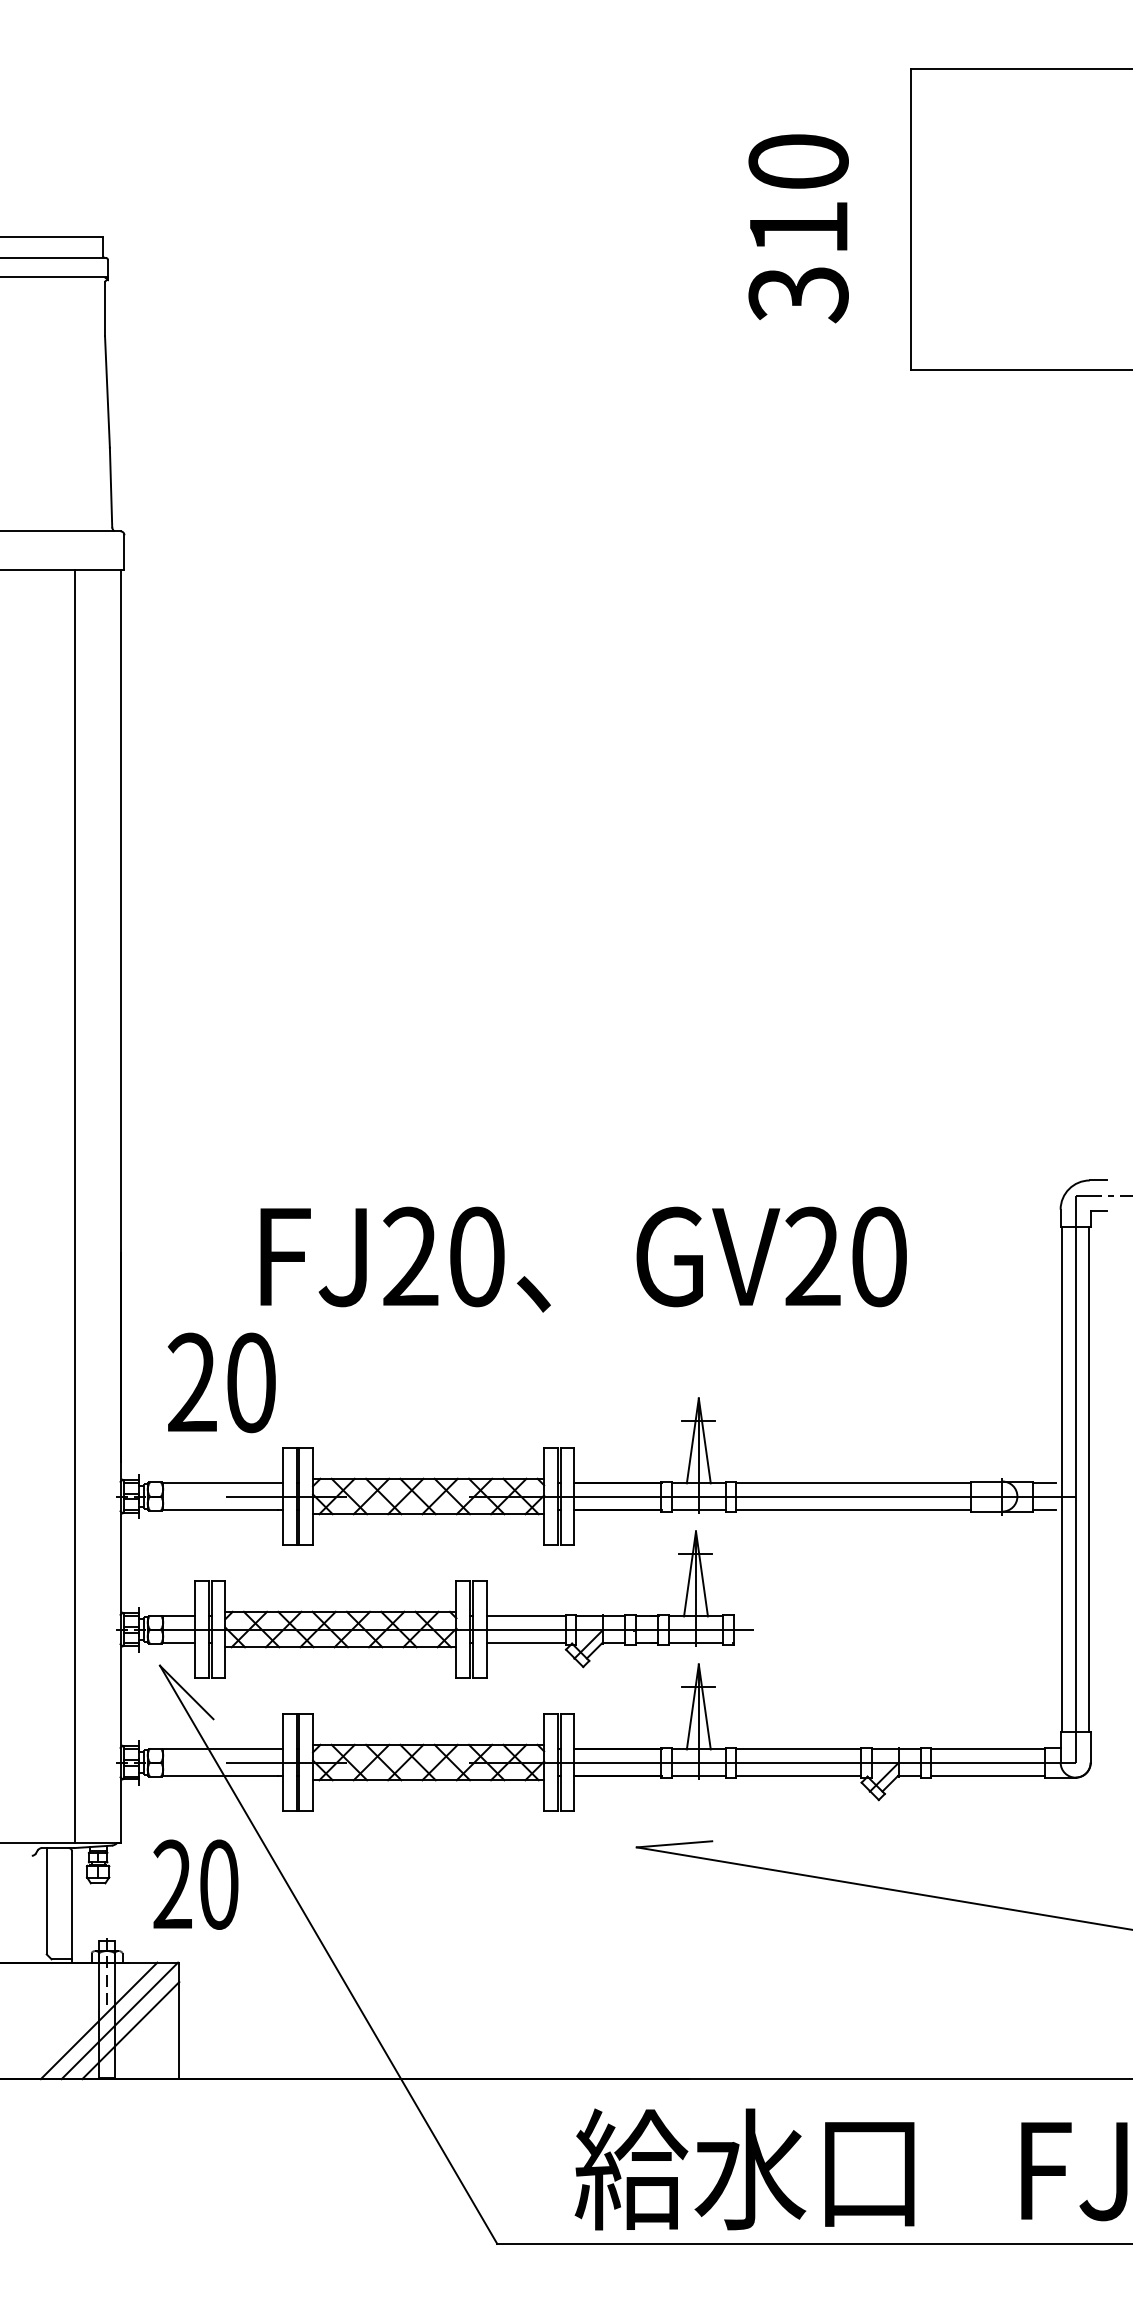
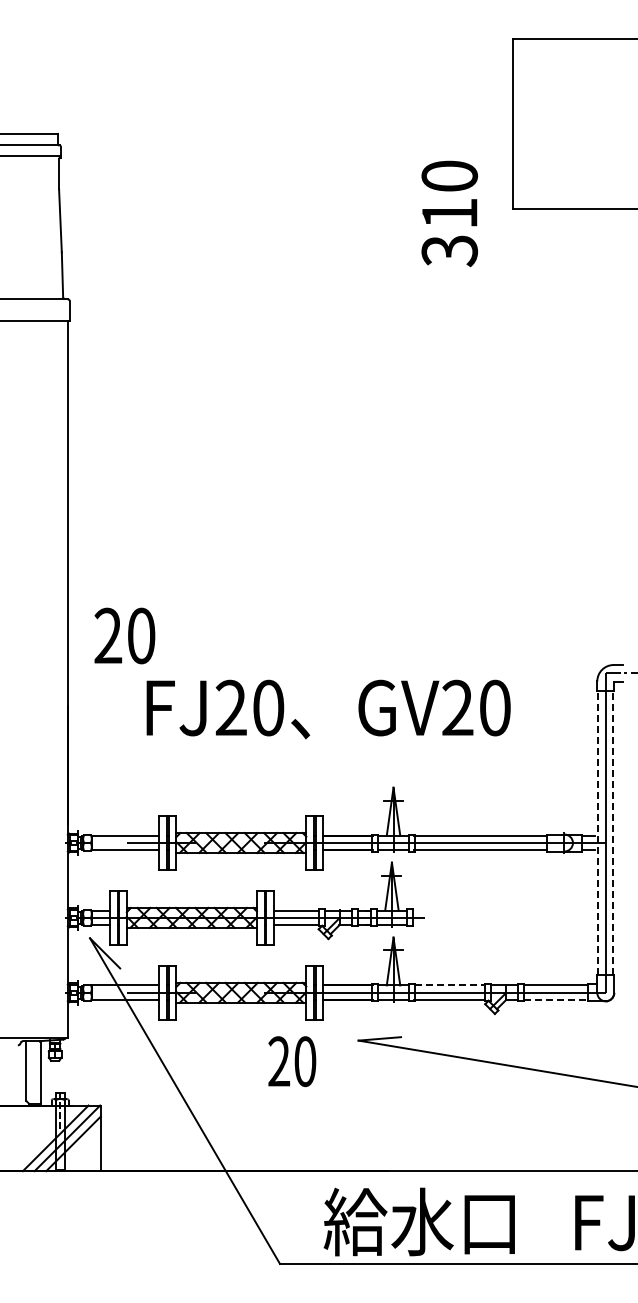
text: (798, 227) -> (449, 213), moved
line: (75, 1206) -> (42, 679), removed
text: (221, 1381) -> (124, 635), moved
line: (1062, 1477) -> (598, 832), solid -> dashed
line: (1089, 1477) -> (613, 832), solid -> dashed
line: (799, 1749) -> (450, 985), solid -> dashed
line: (988, 1776) -> (556, 1000), solid -> dashed
text: (196, 1884) -> (292, 1061), moved

